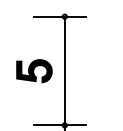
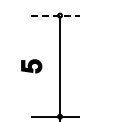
line: (59, 16) -> (55, 15), solid -> dashed
part: (34, 71) -> (31, 66), size x0.6

